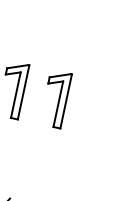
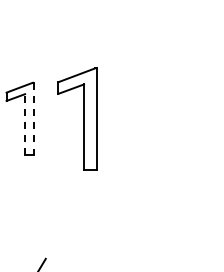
line: (23, 92) -> (34, 119), solid -> dashed
line: (16, 95) -> (25, 124), solid -> dashed
part: (55, 98) -> (76, 118), size x1.4

